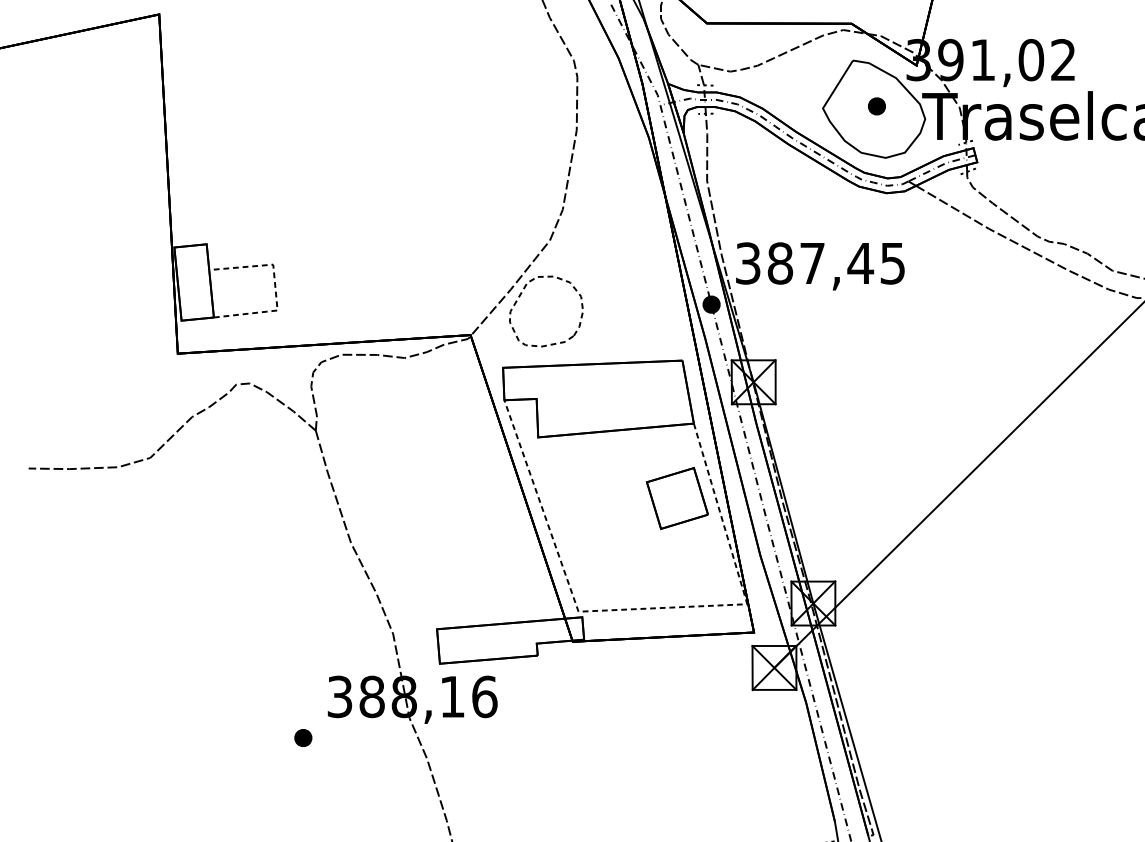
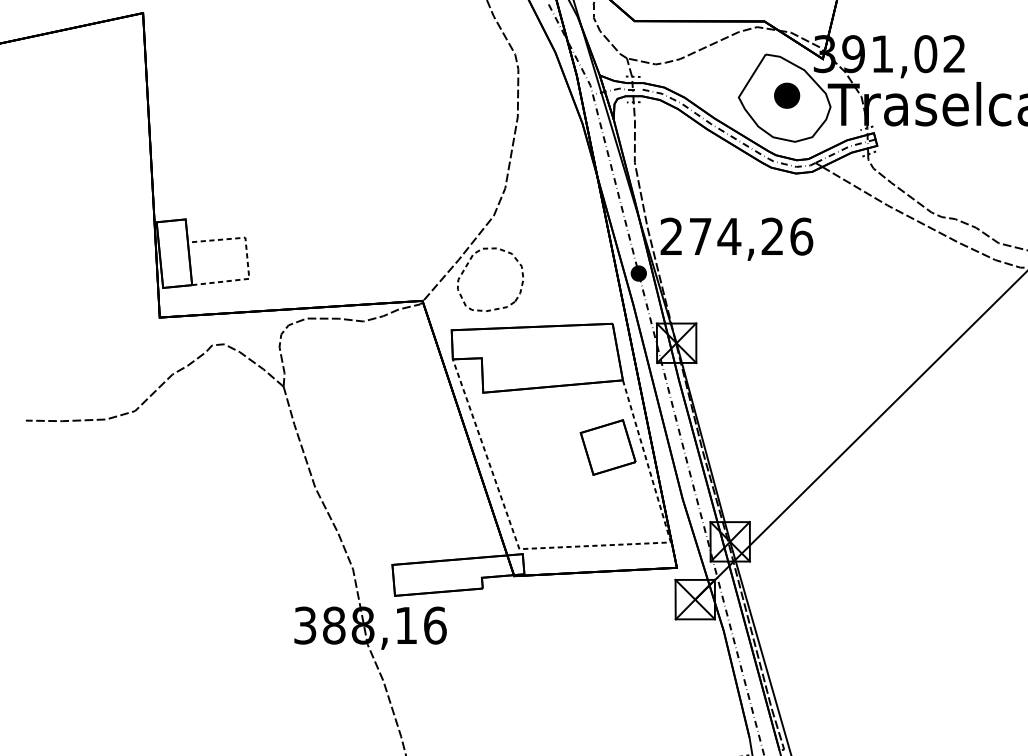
part: (877, 106) -> (787, 95), size x1.6
text: (820, 263) -> (736, 236), 387,45 -> 274,26
part: (303, 737) -> (272, 662), removed

